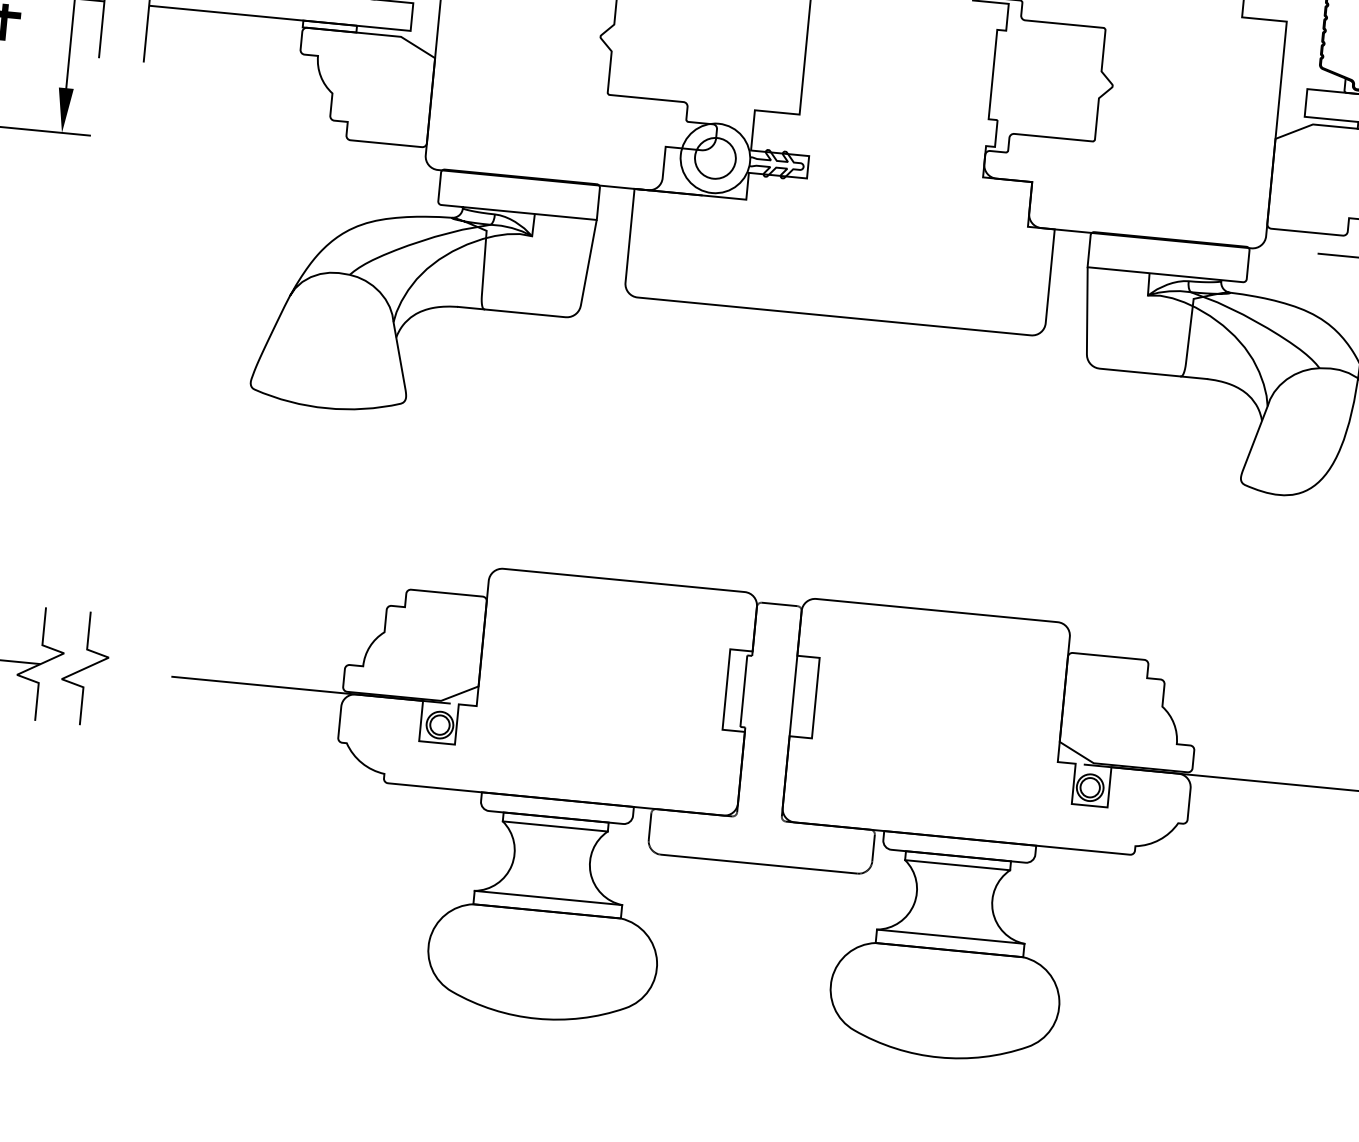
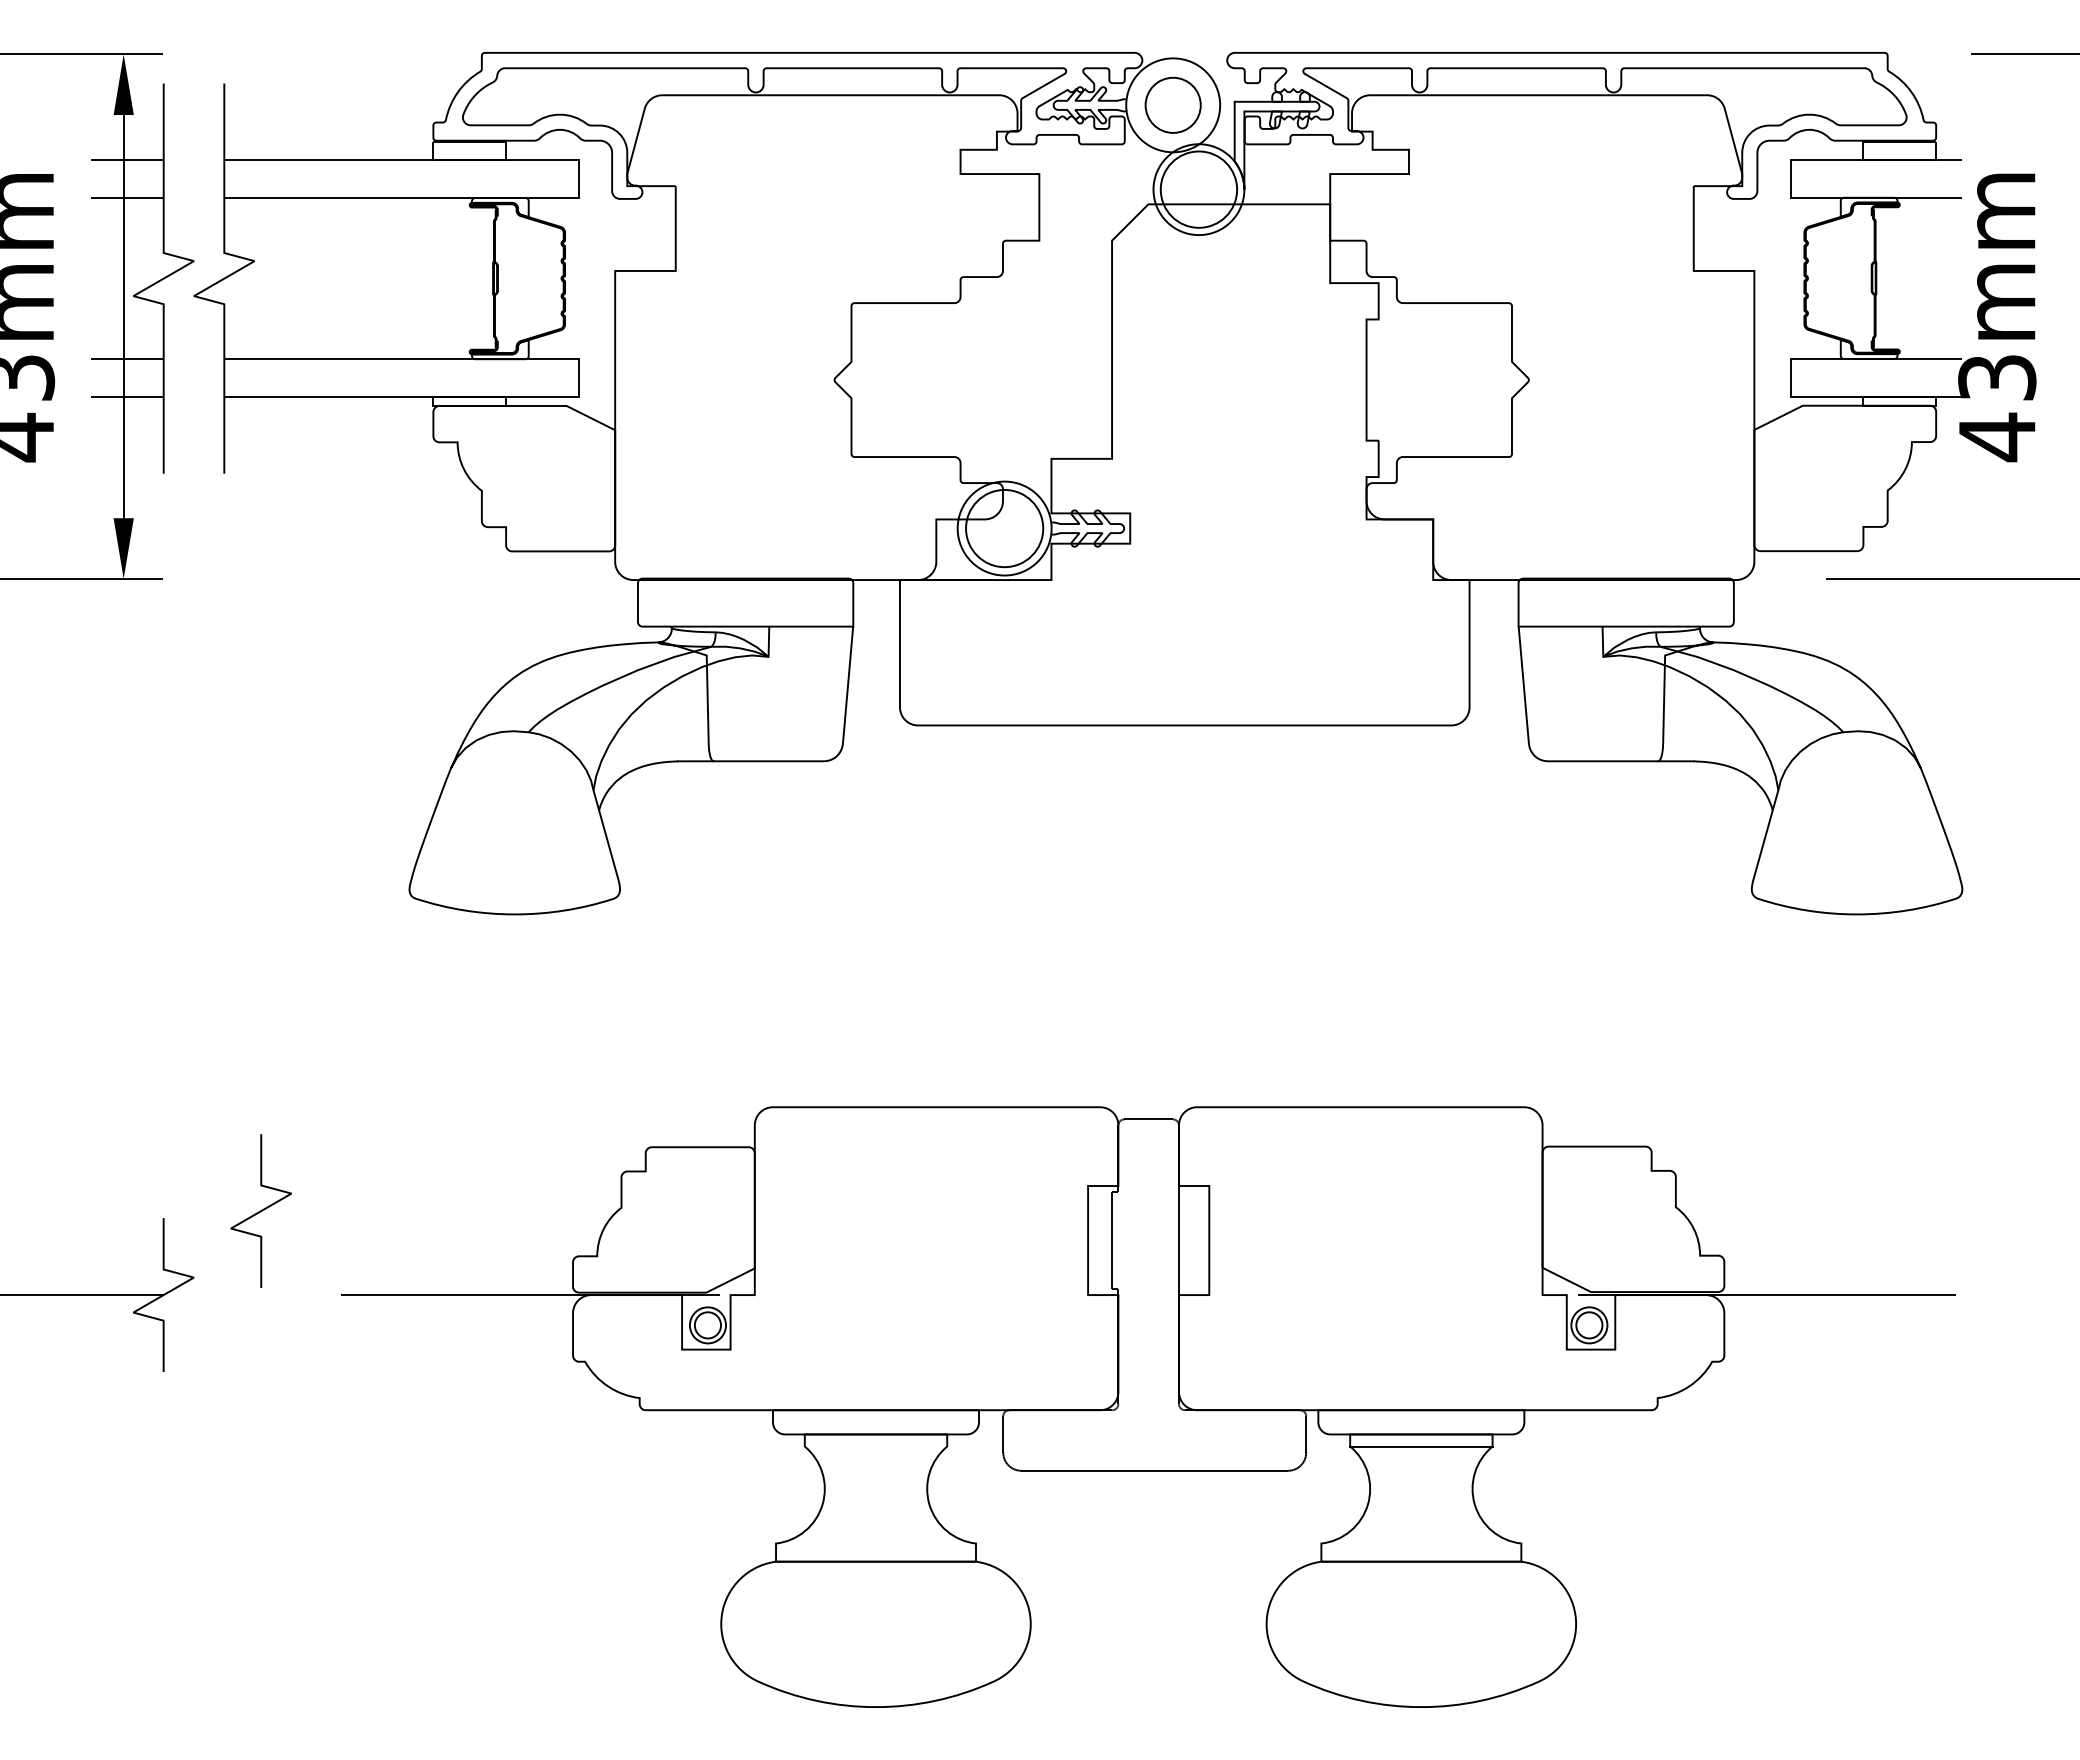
circle: (715, 158) -> (1004, 528), size x1.4
curve: (84, 667) -> (260, 1210), moved
line: (554, 826) -> (875, 1446), removed
line: (548, 897) -> (875, 1543), removed
line: (950, 936) -> (1421, 1543), removed

